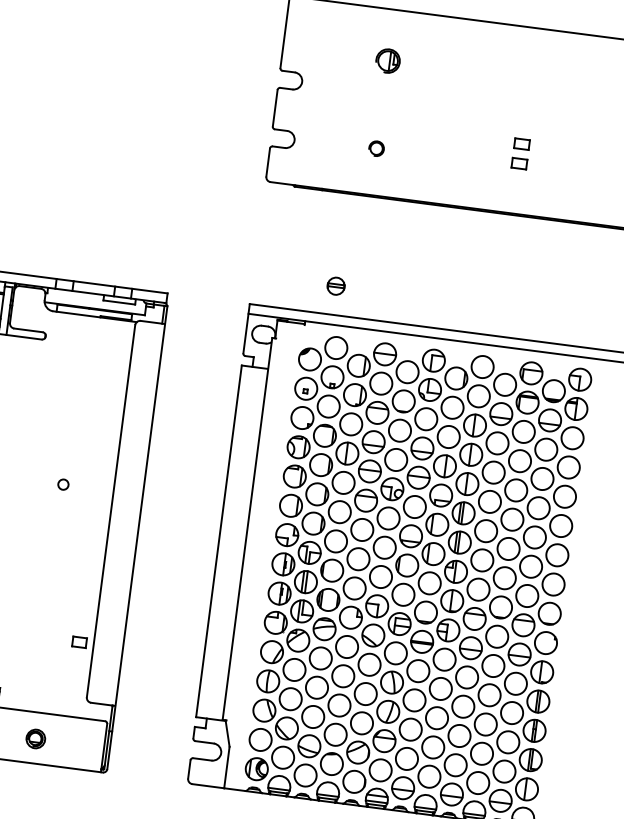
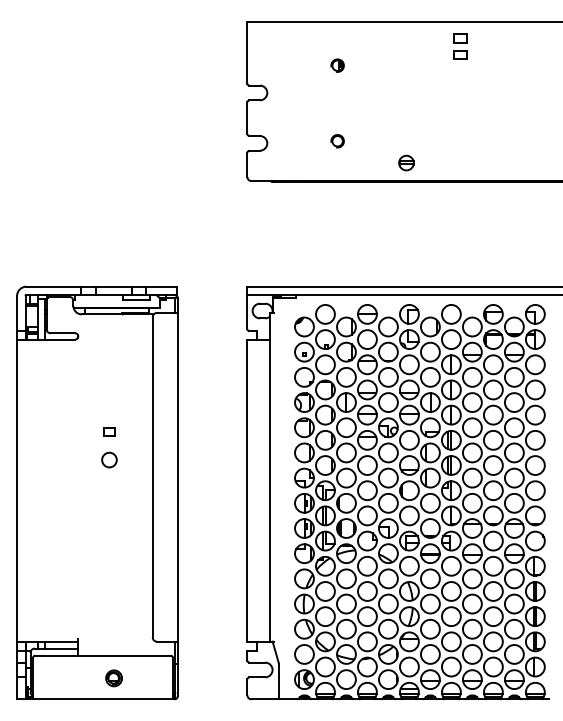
part: (387, 60) -> (337, 65), size x0.62
part: (521, 153) -> (460, 46), moved
part: (336, 285) -> (406, 162), moved
circle: (63, 484) -> (109, 459), size x1.67
part: (79, 642) -> (109, 431), moved

